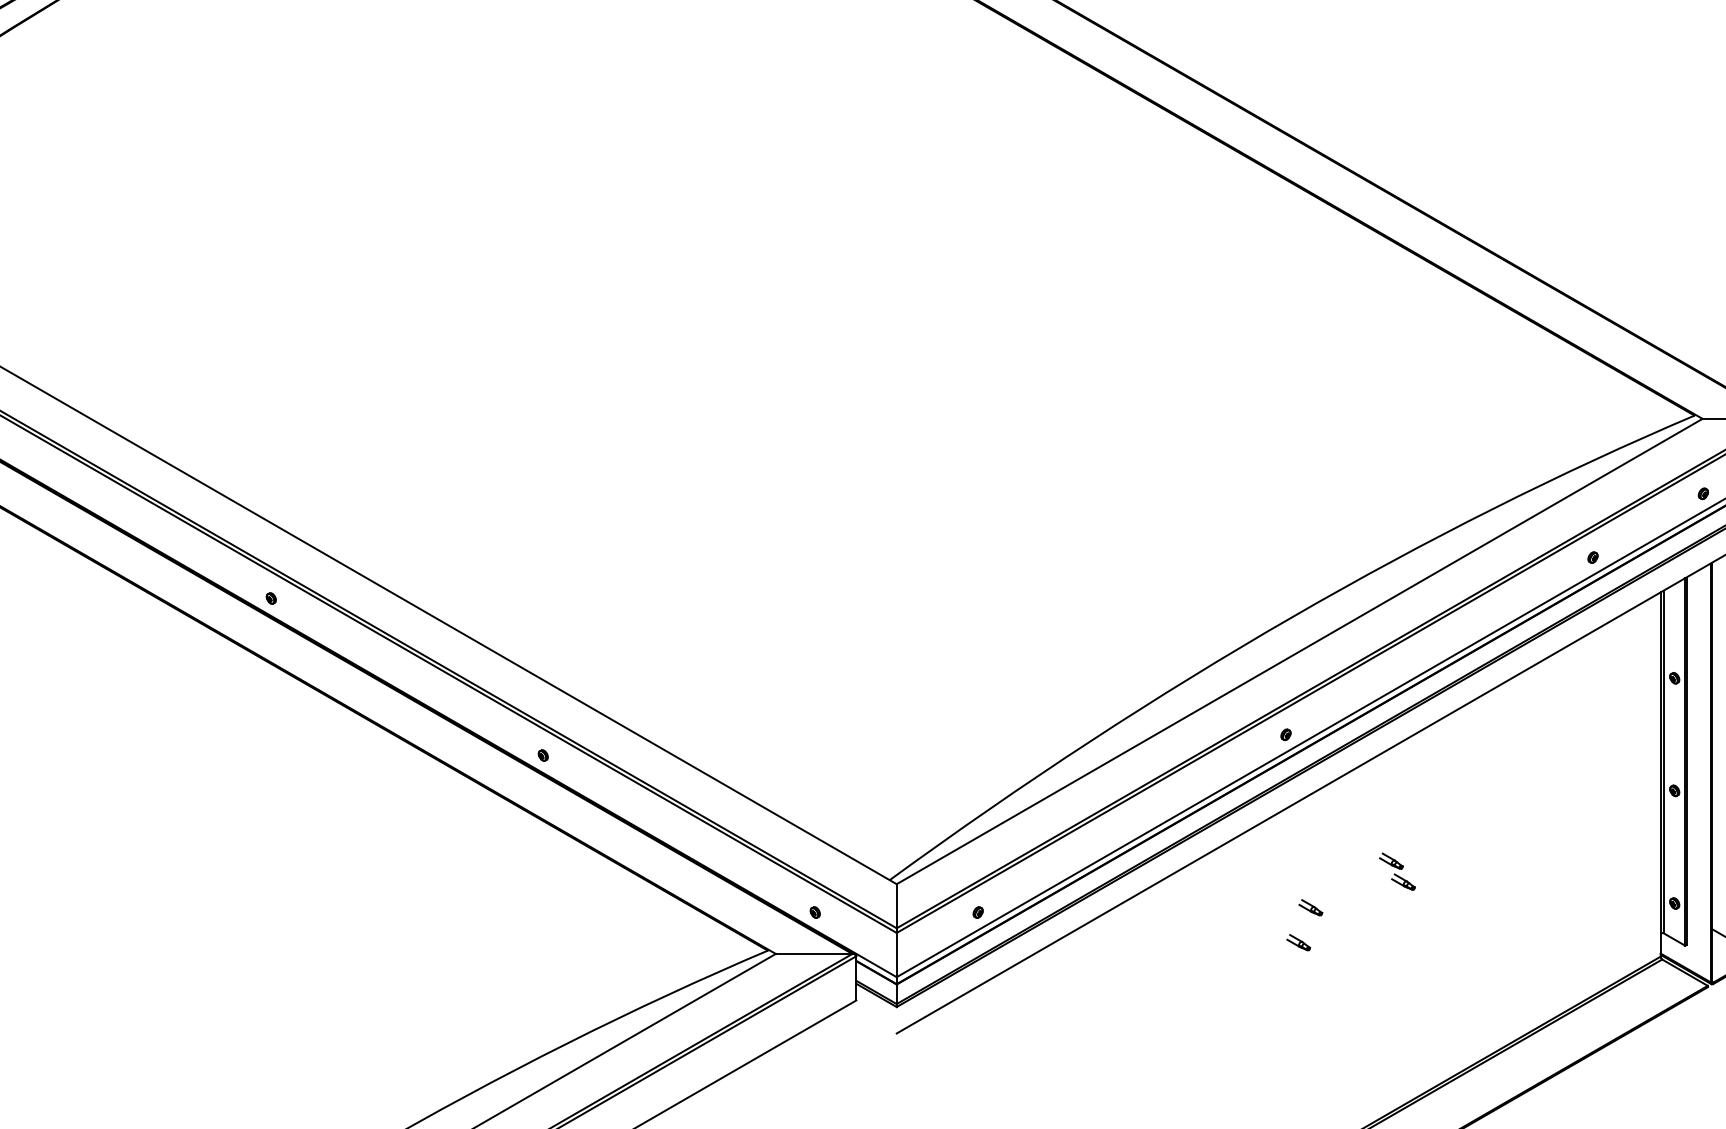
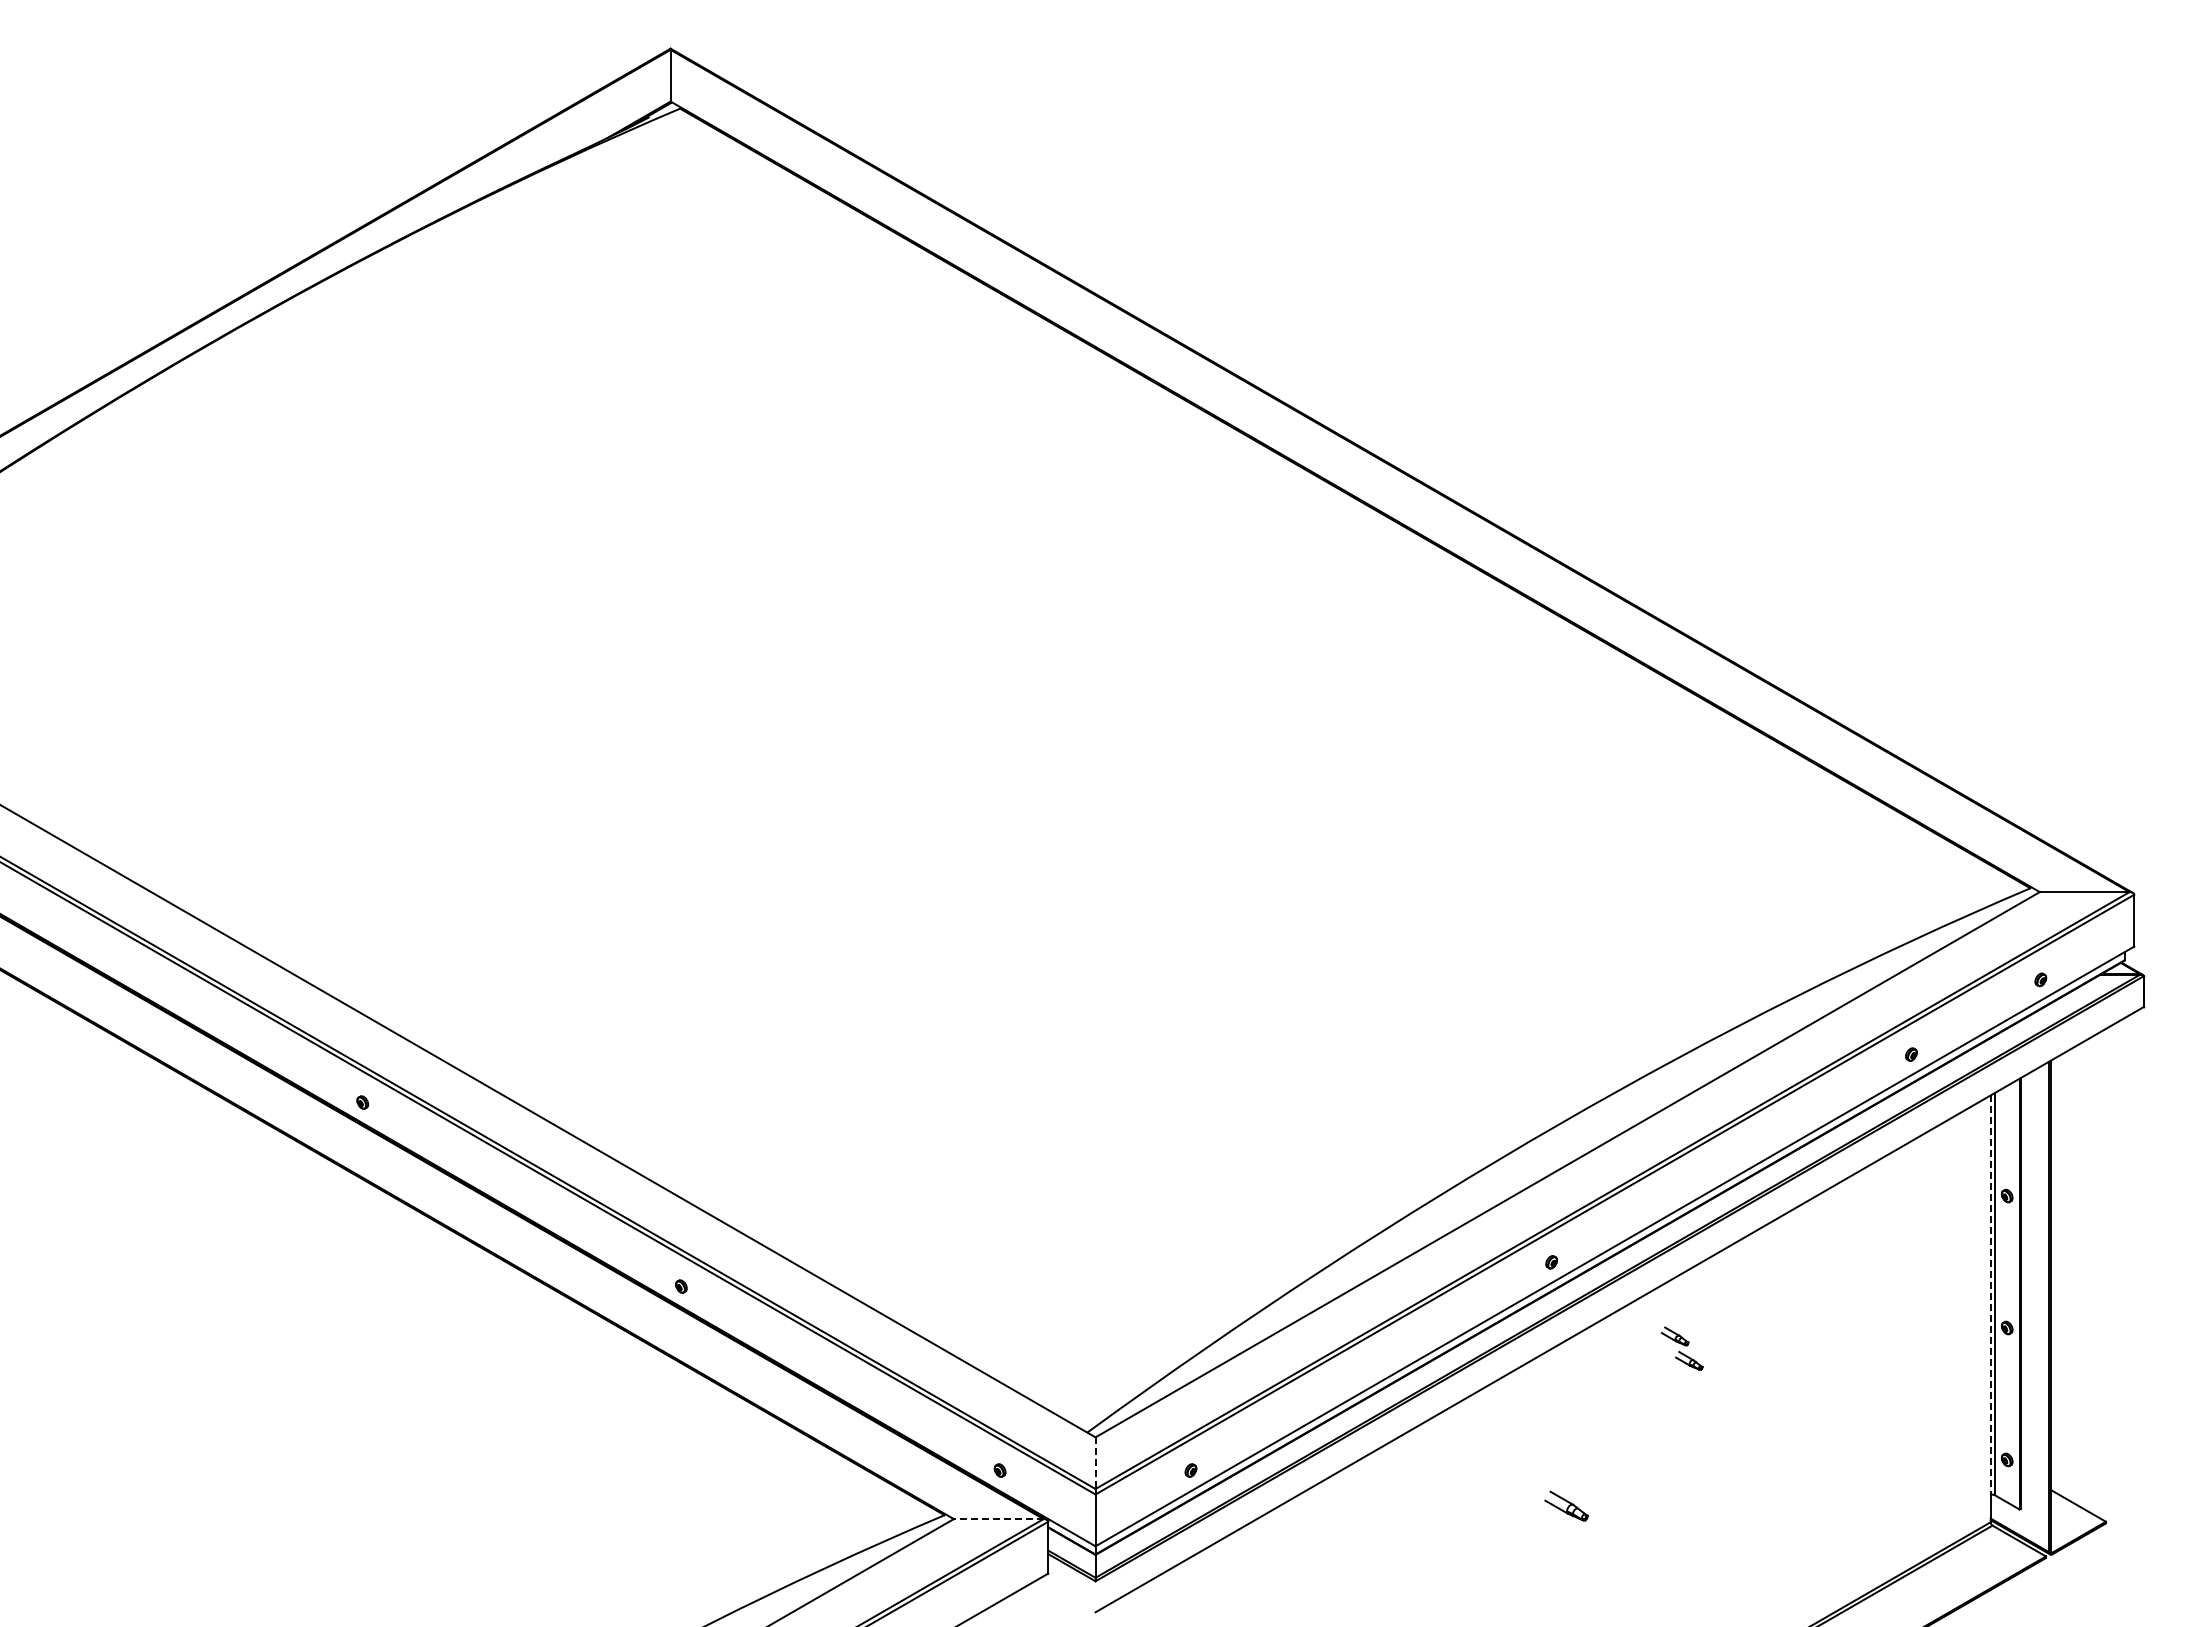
line: (1660, 763) -> (1990, 1295), solid -> dashed
part: (1396, 871) -> (1681, 1348), moved
line: (896, 906) -> (1095, 1463), solid -> dashed
part: (1310, 907) -> (1580, 1464), removed
part: (1298, 942) -> (1566, 1505), size x1.6
line: (813, 954) -> (998, 1519), solid -> dashed

